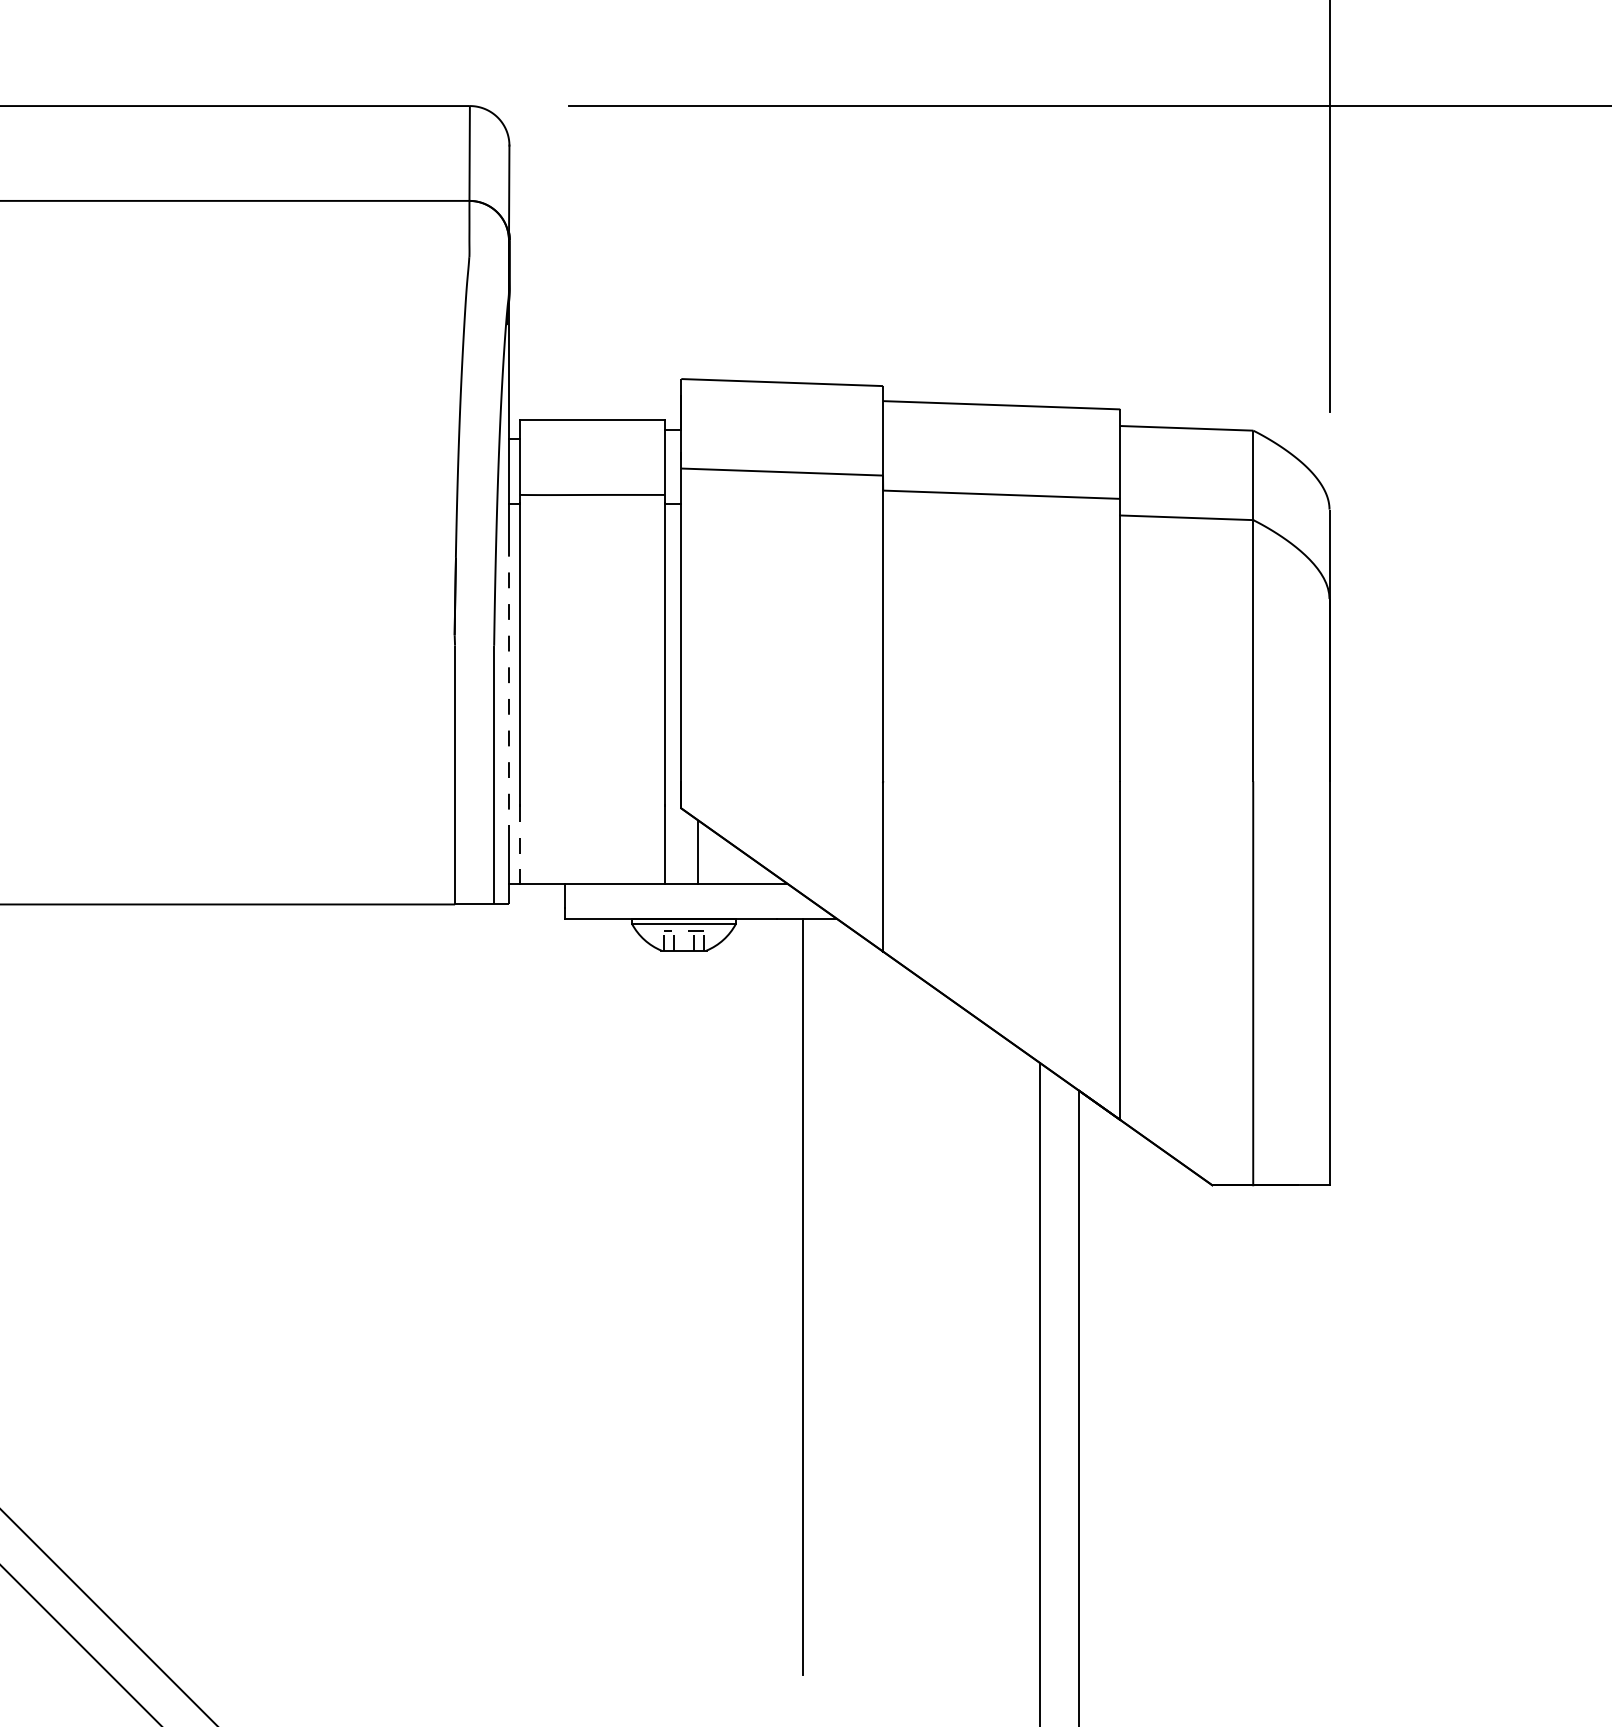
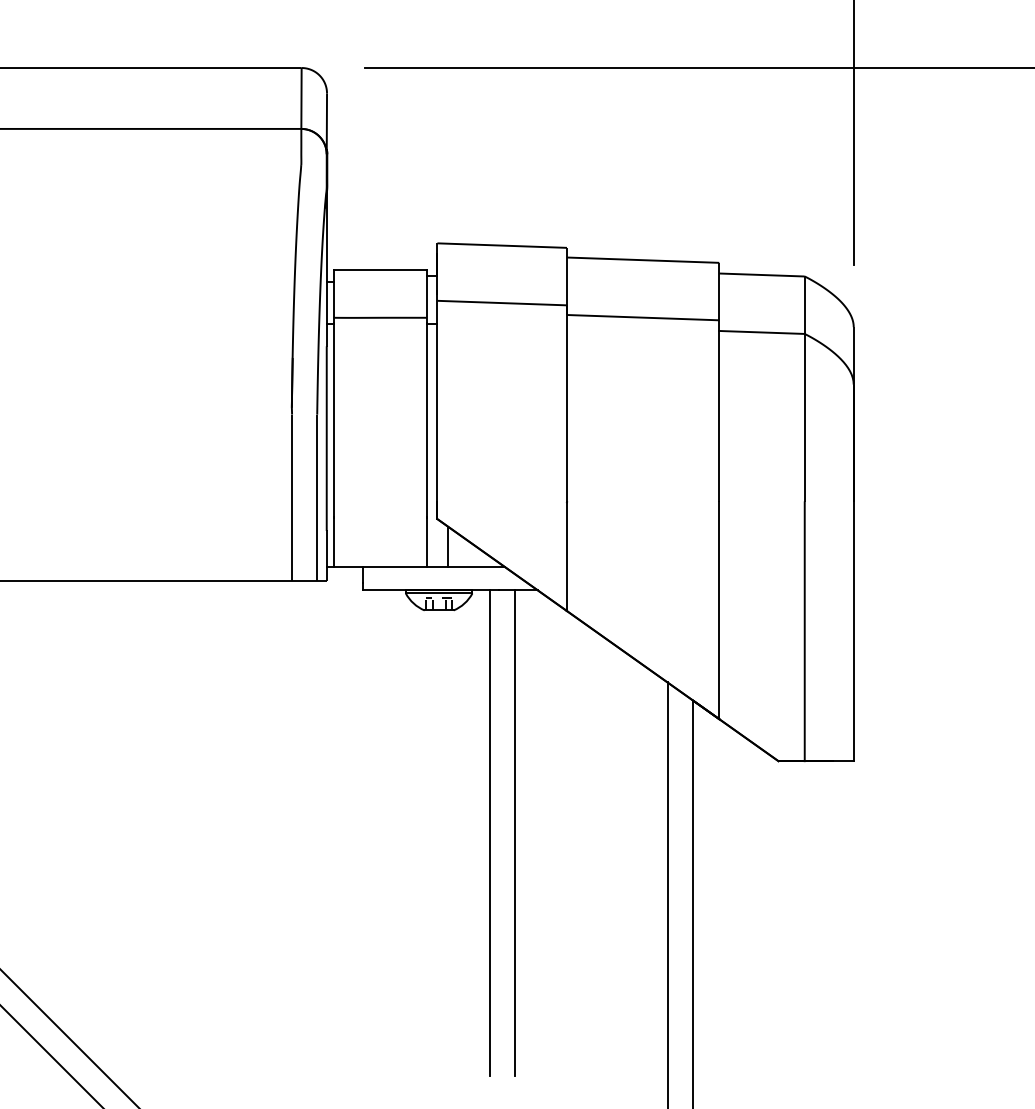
line: (508, 684) -> (326, 439), dashed -> solid
line: (519, 844) -> (333, 542), dashed -> solid
line: (762, 1296) -> (489, 832), added

